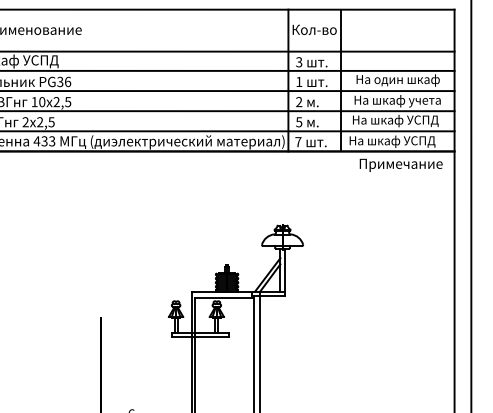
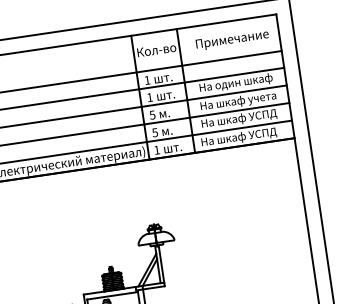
text: (299, 62) -> (147, 80), 3 -> 1
text: (299, 102) -> (152, 115), 2 -> 5
text: (298, 142) -> (157, 150), 7 -> 1
text: (400, 164) -> (231, 39), moved

